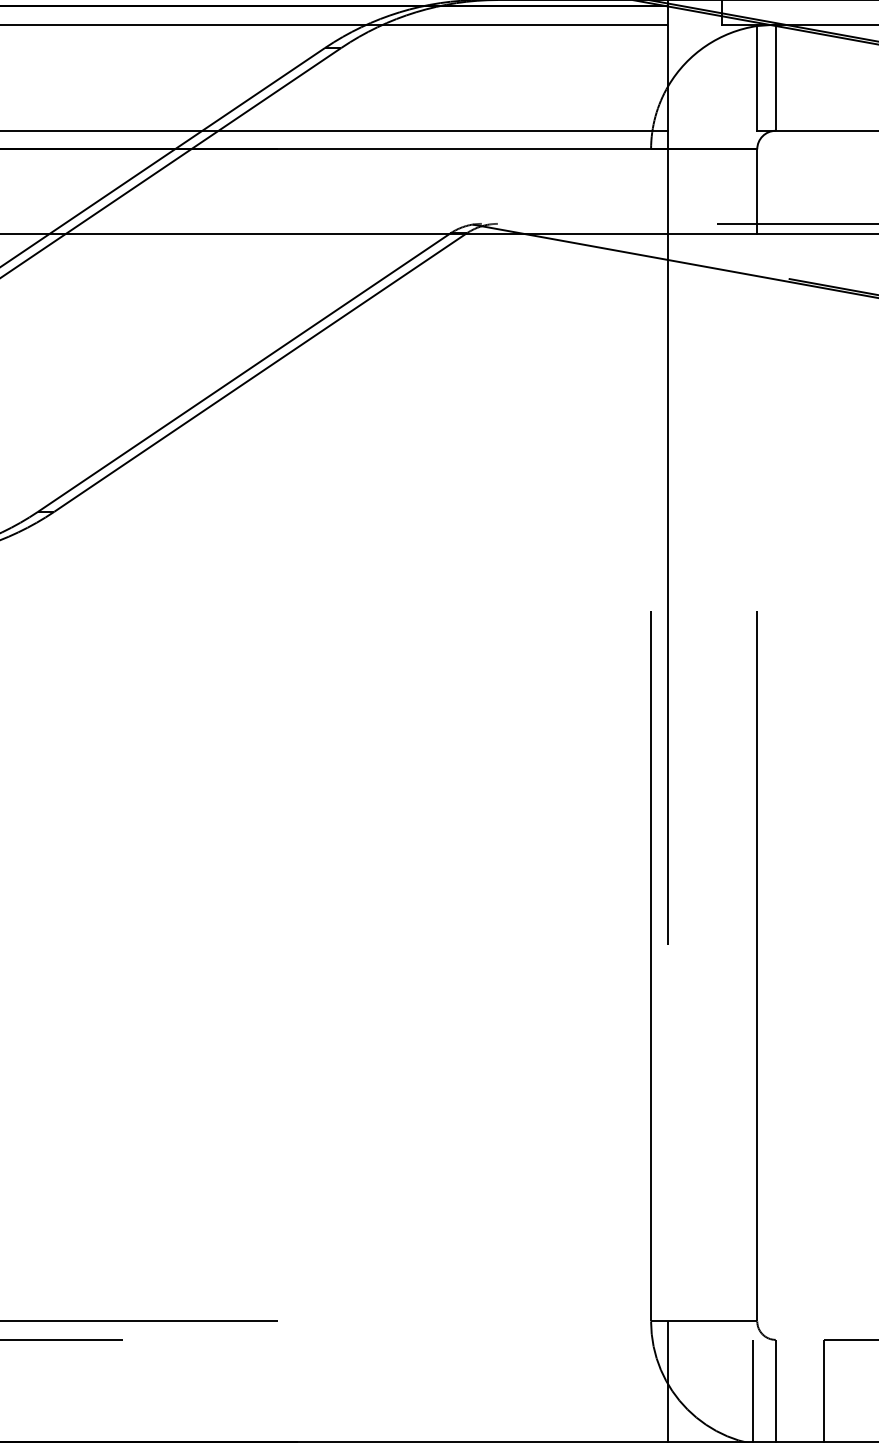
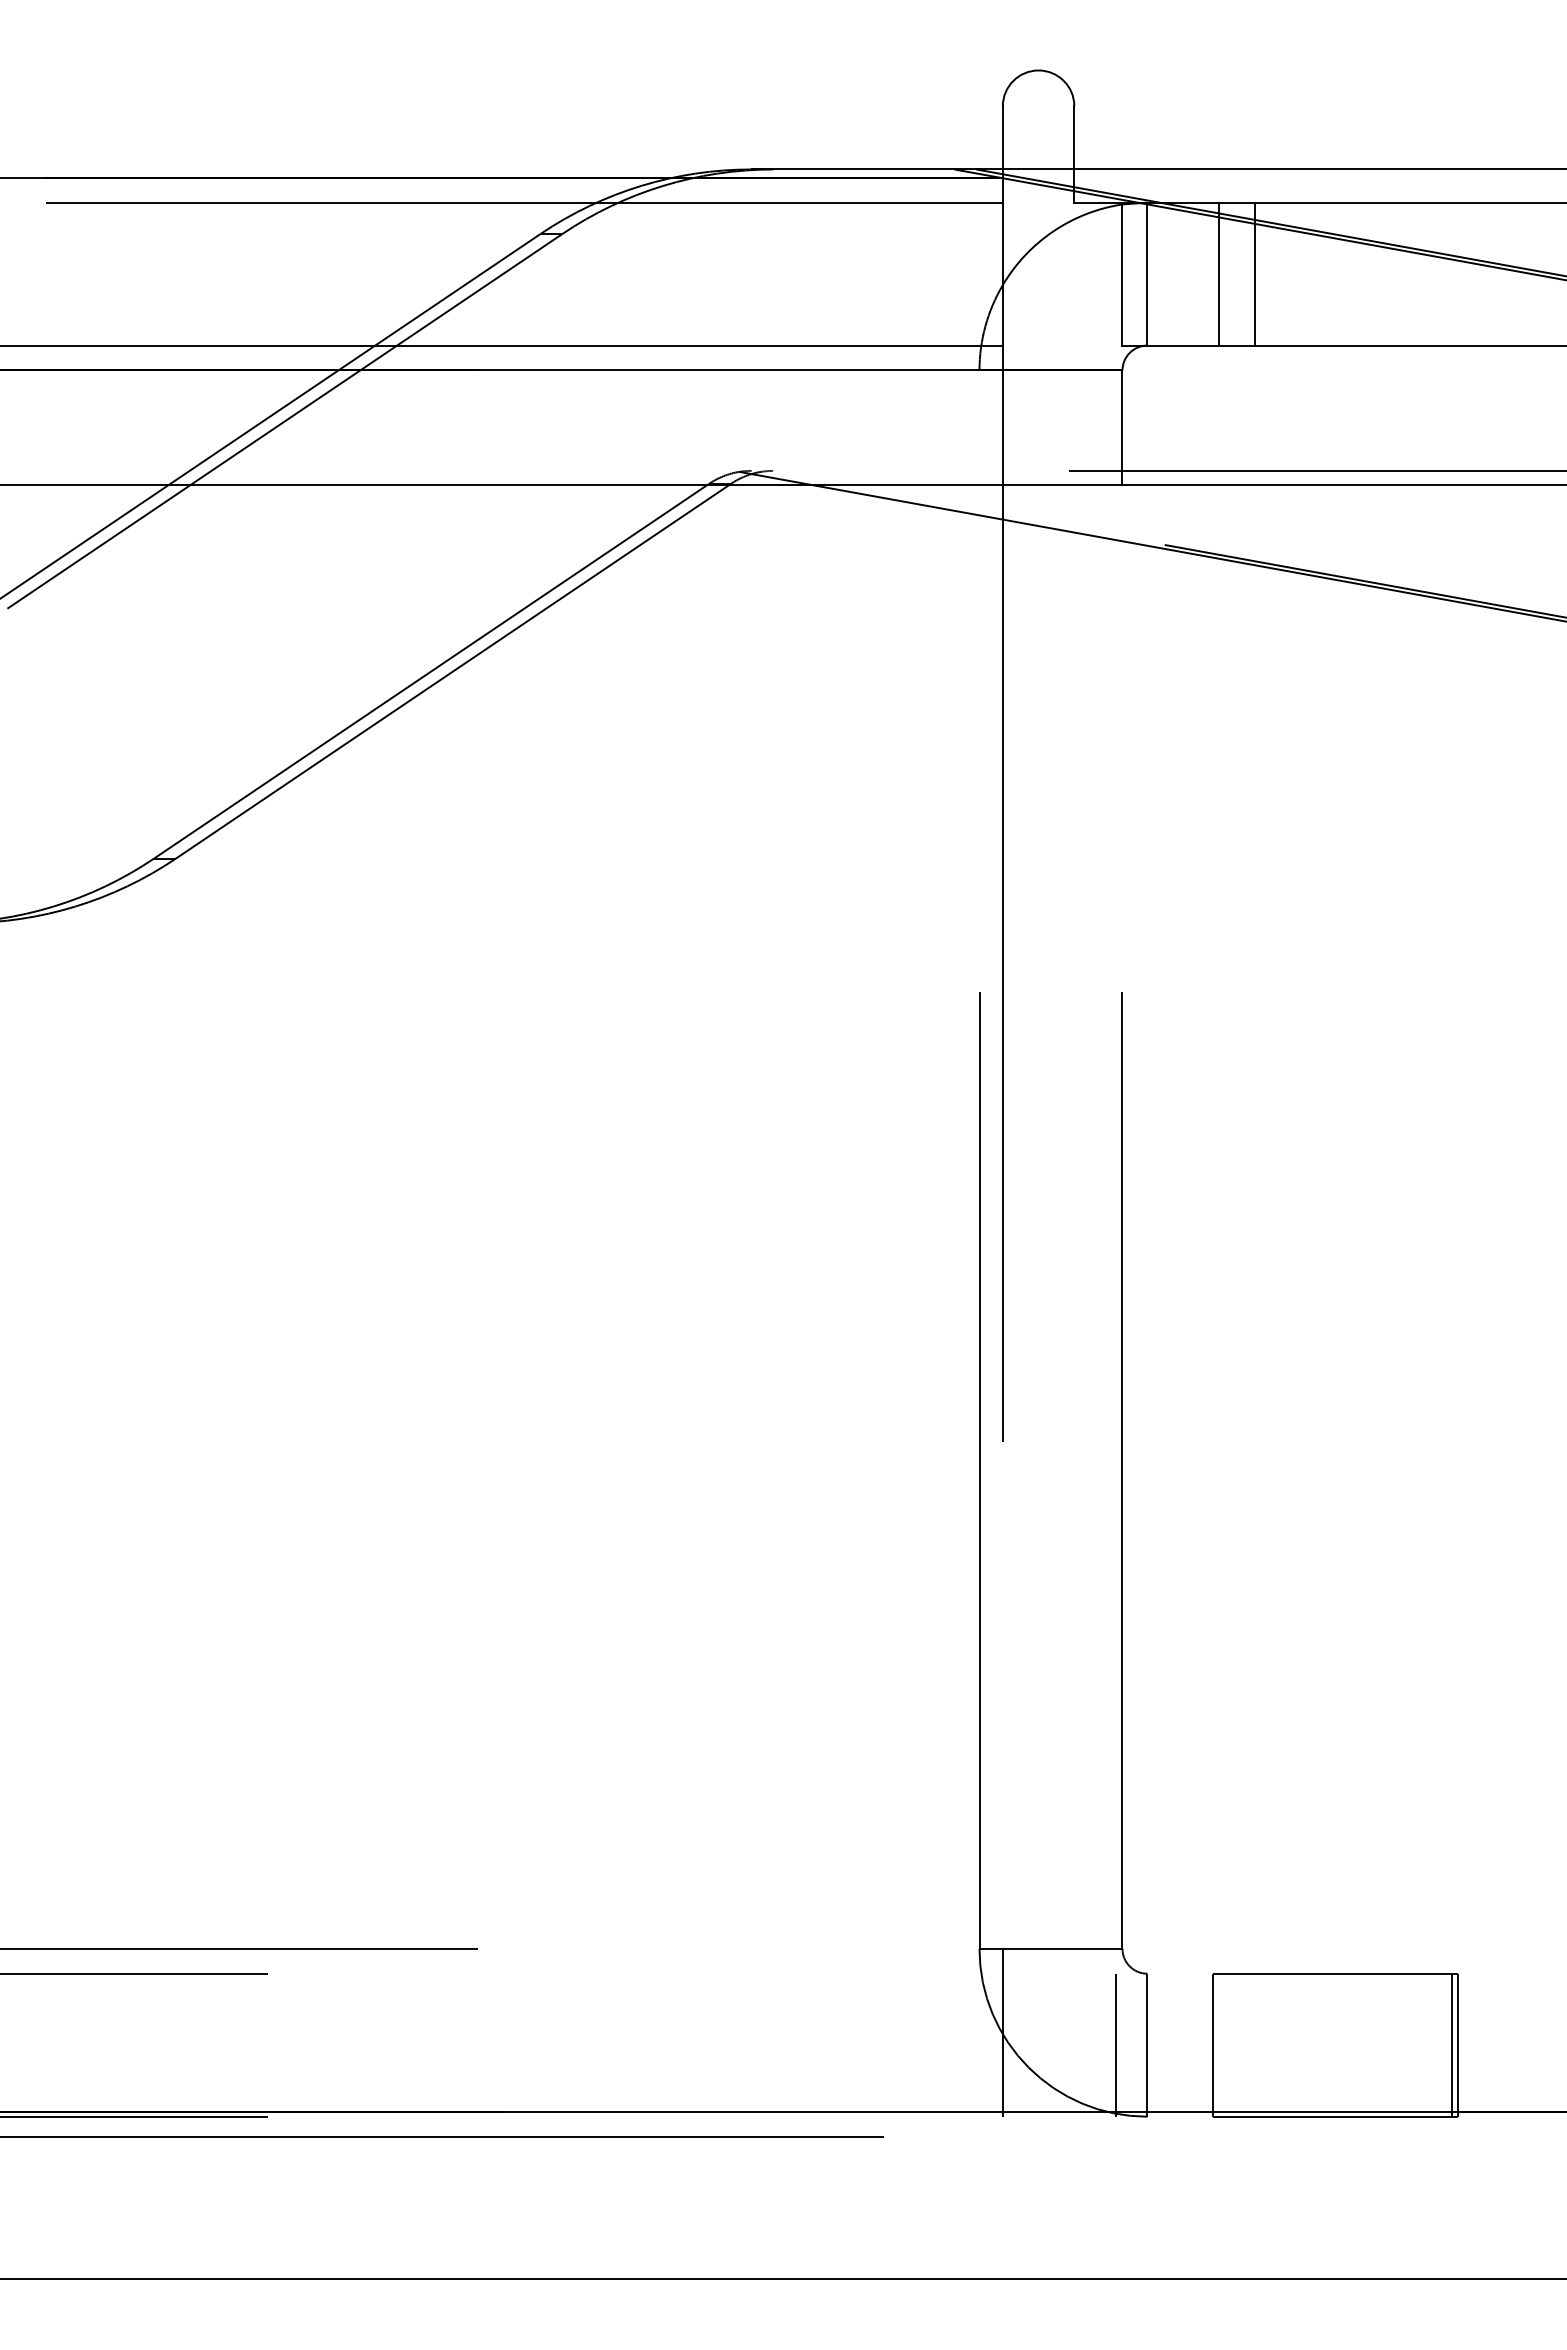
line: (828, 77) -> (1218, 273), added
line: (855, 77) -> (1254, 273), added

